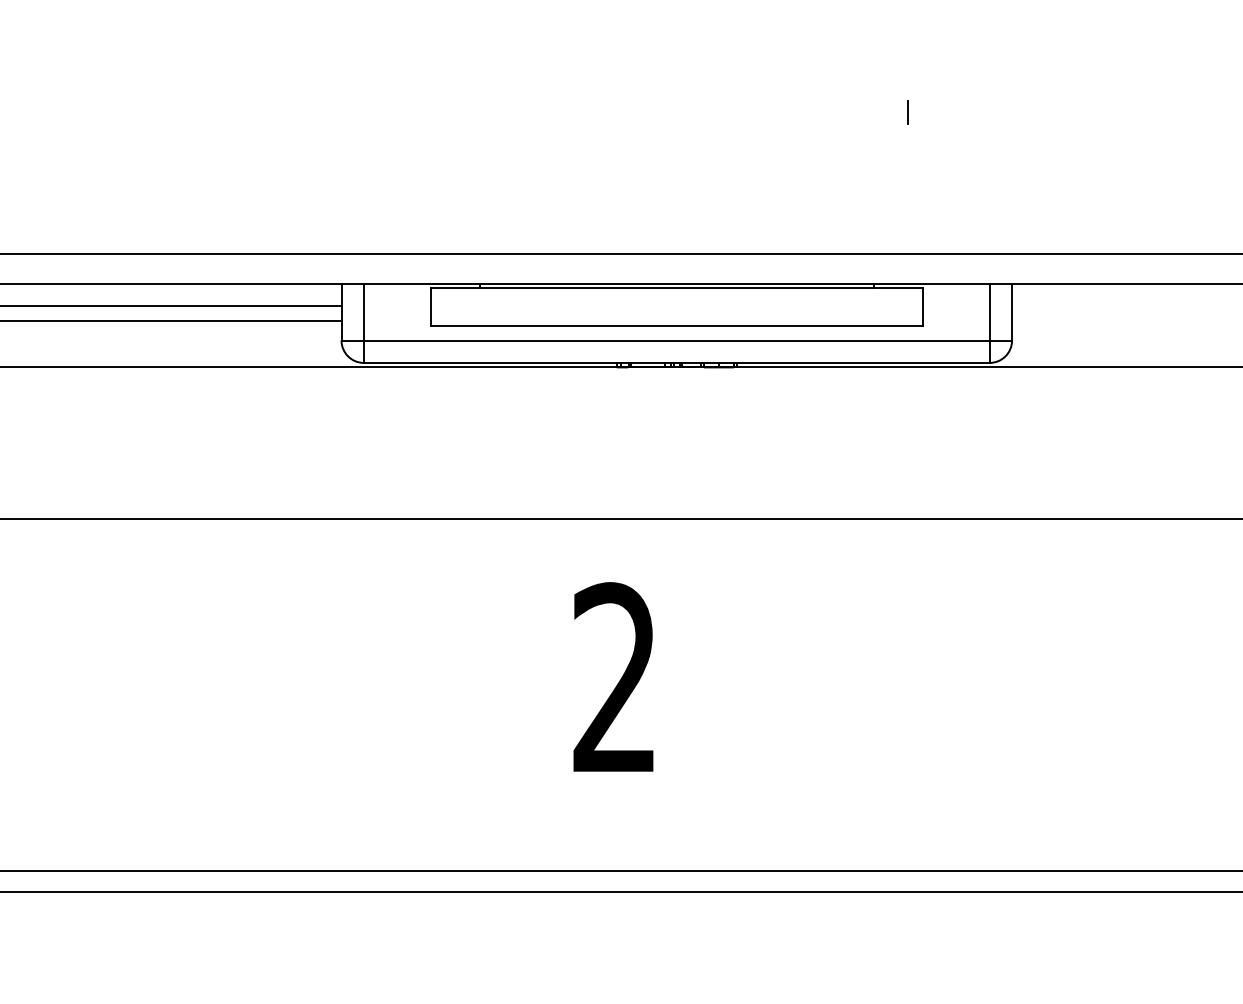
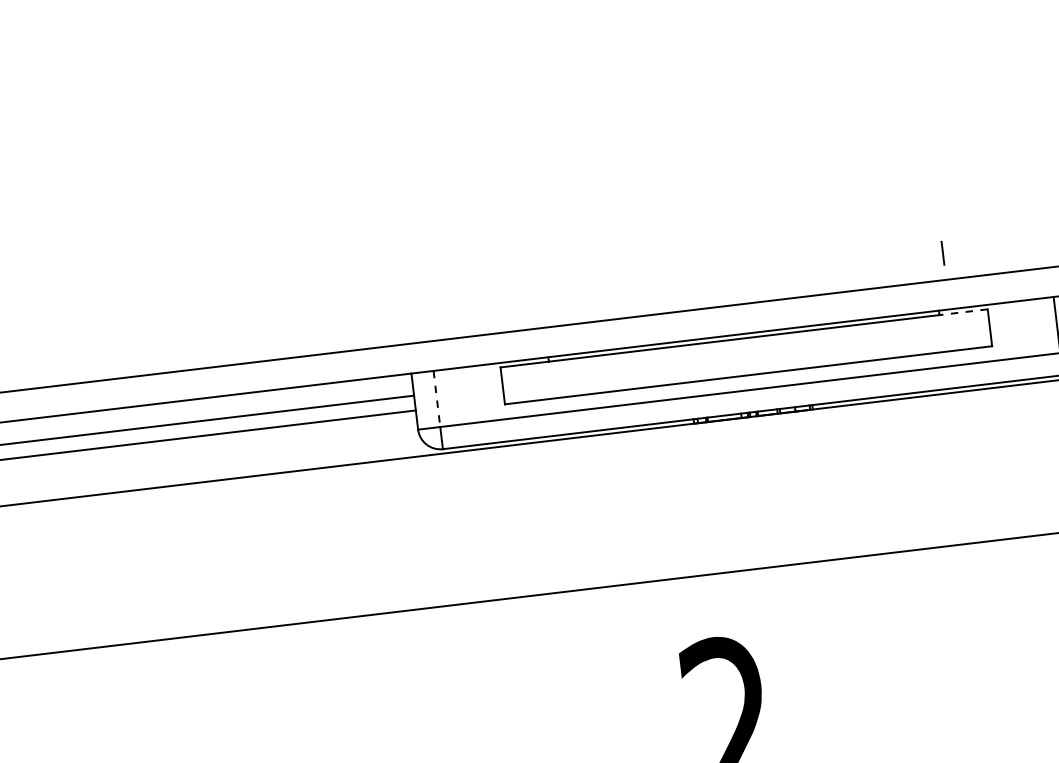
line: (907, 112) -> (942, 253), moved
line: (897, 288) -> (962, 312), solid -> dashed
line: (363, 312) -> (436, 399), solid -> dashed

